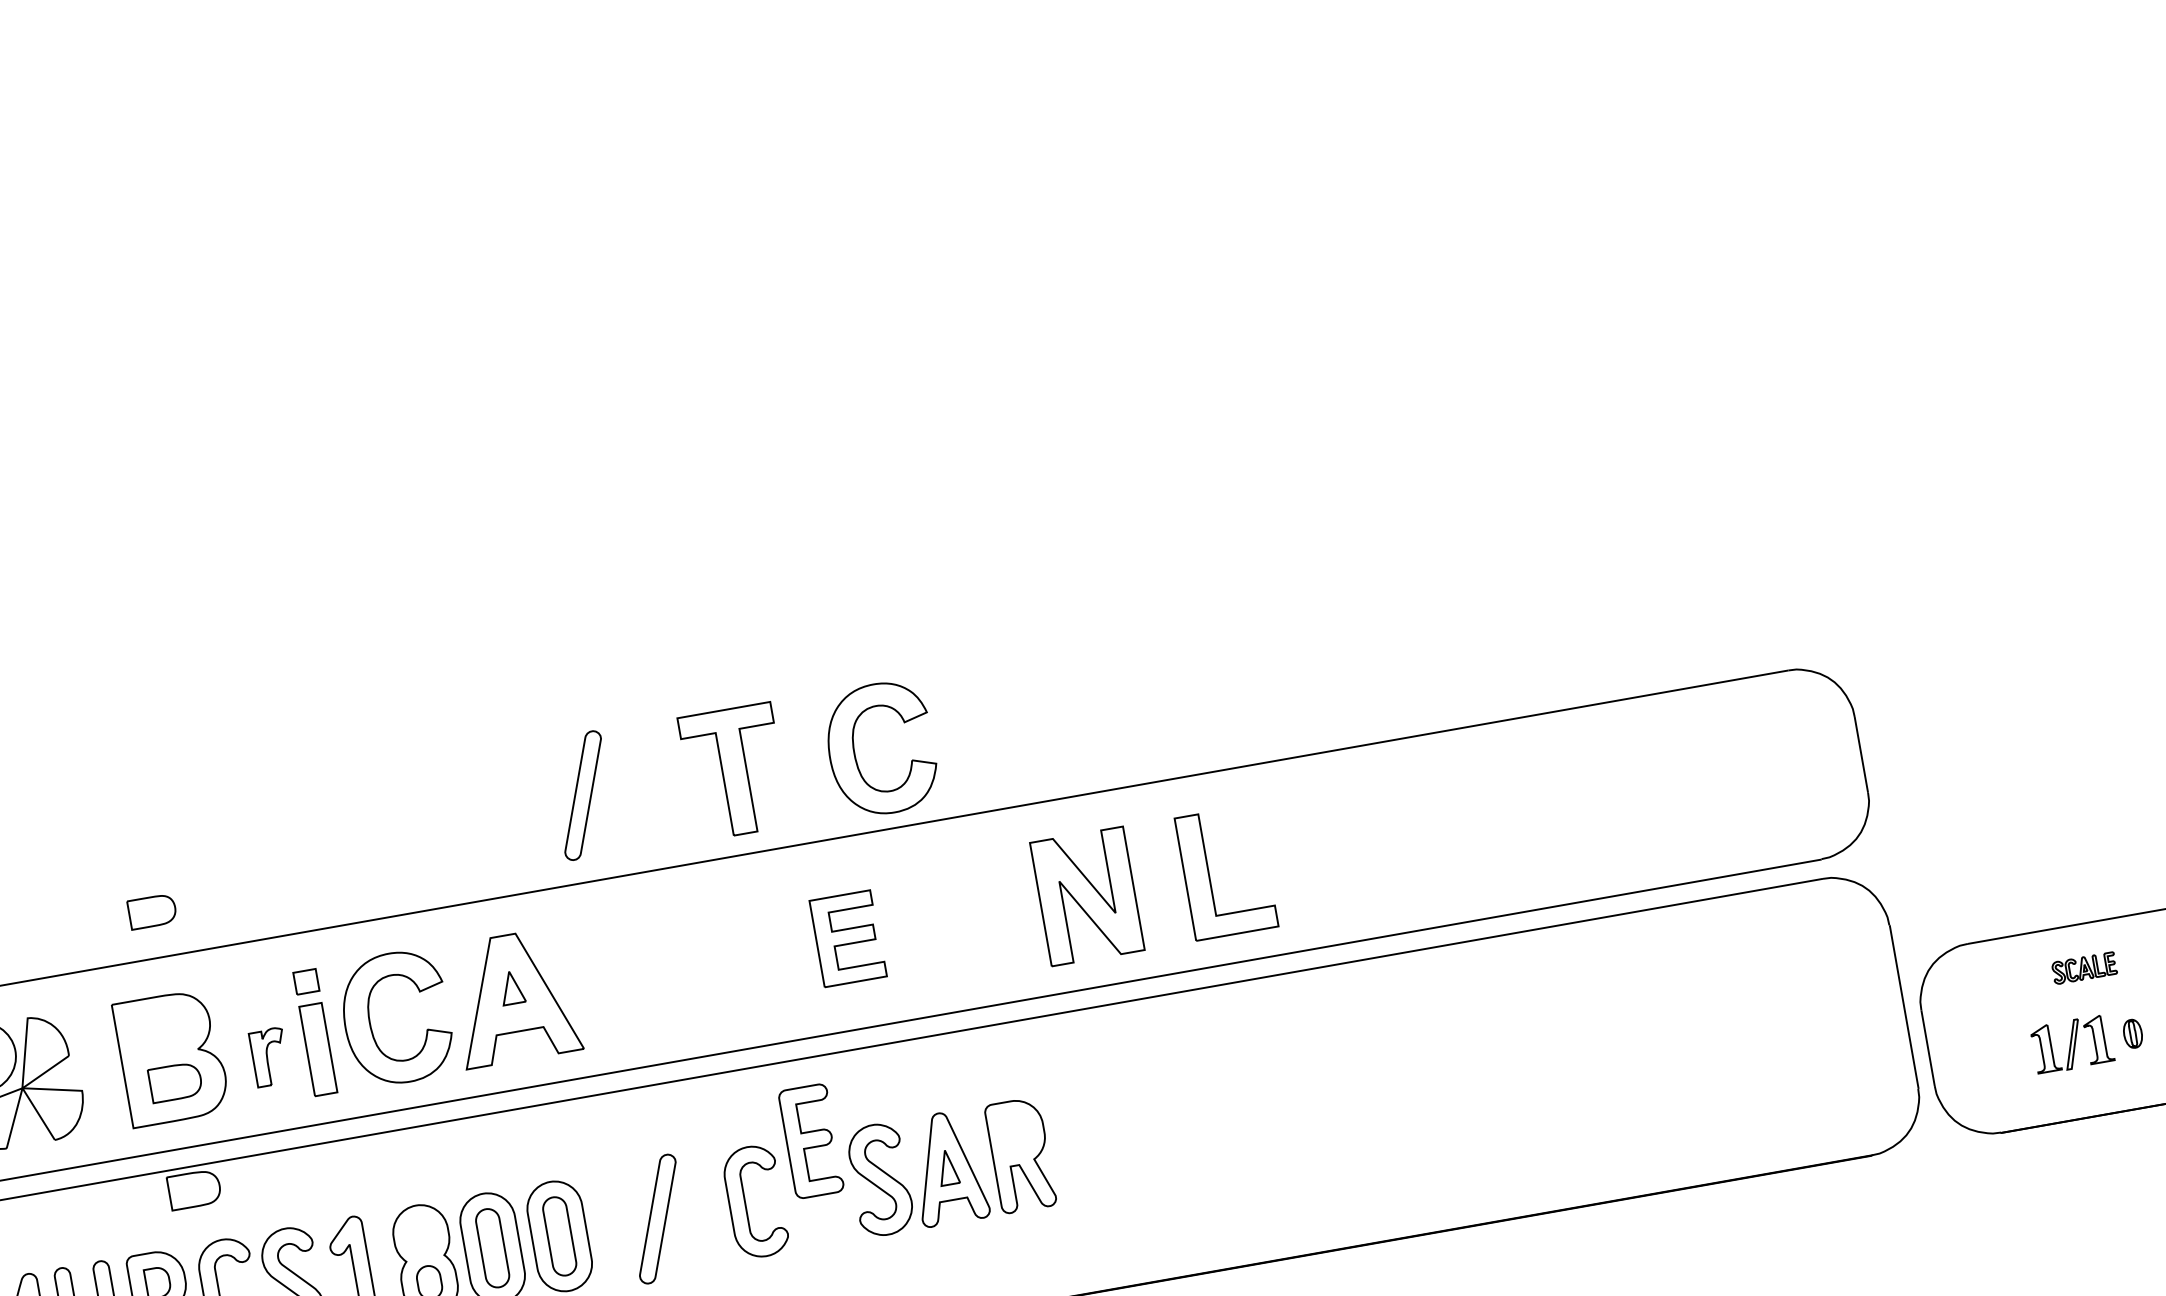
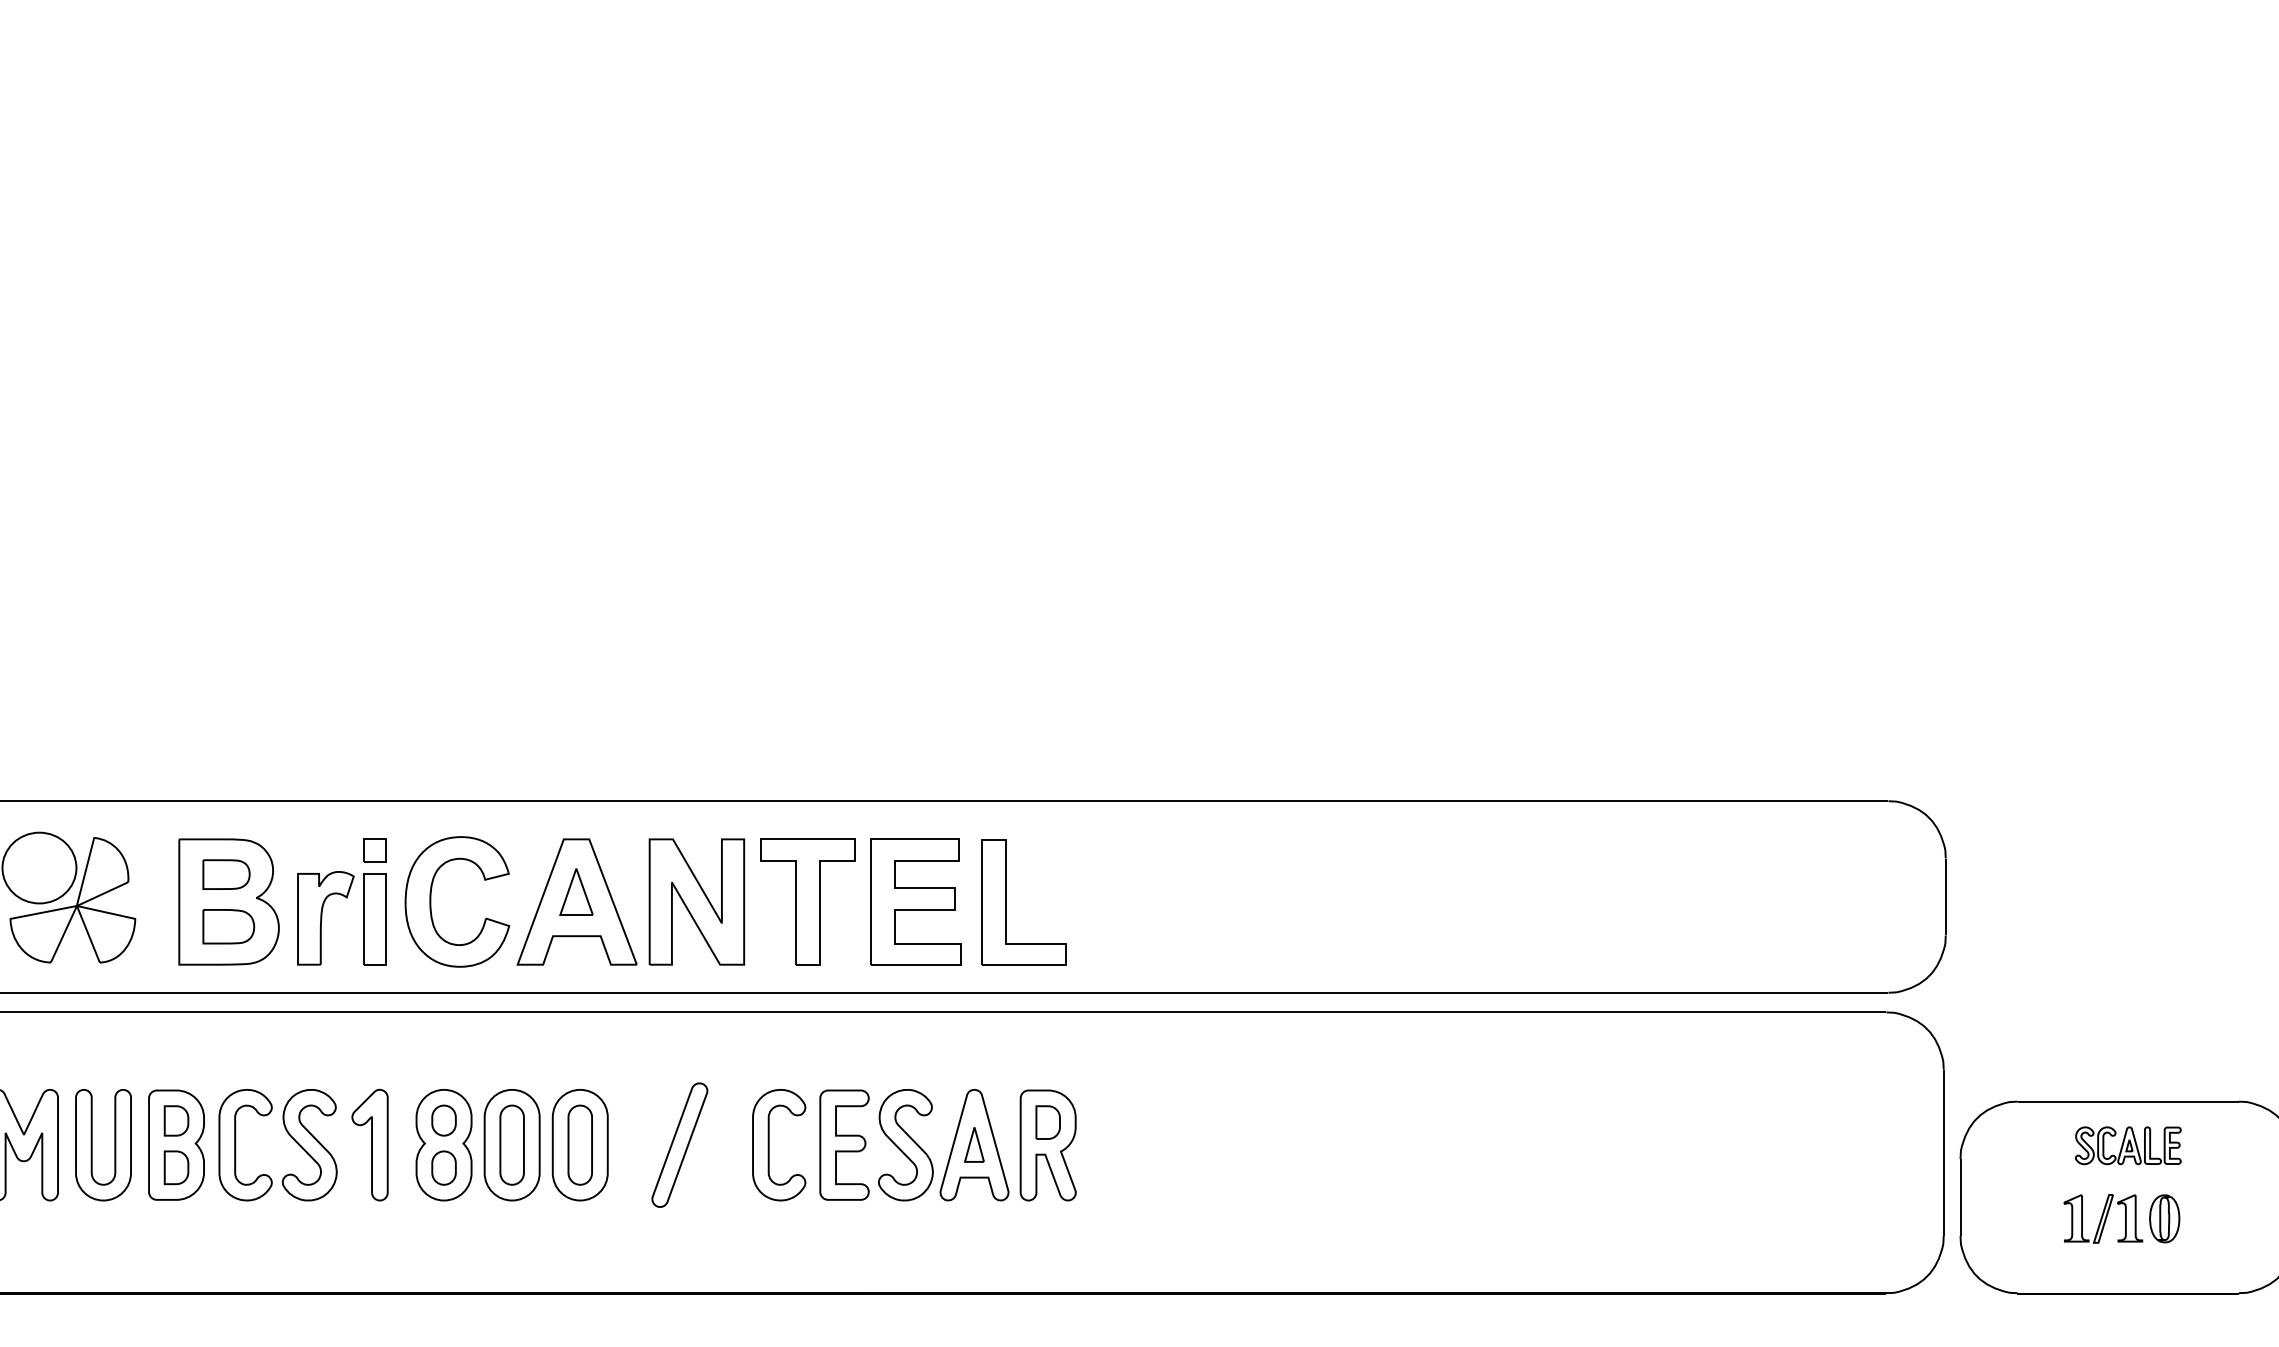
part: (855, 753) -> (955, 720), removed
part: (733, 771) -> (807, 901), moved
part: (582, 795) -> (679, 714), removed
part: (1209, 875) -> (1006, 902), moved
part: (1086, 896) -> (696, 901), moved
part: (152, 911) -> (226, 874), moved
part: (847, 938) -> (915, 901), size x1.43
part: (2084, 967) -> (2128, 1145), size x1.67
part: (511, 987) -> (576, 891), size x1.43
part: (2132, 1033) -> (2164, 1218), size x1.67
part: (269, 1057) -> (325, 918), size x1.67
part: (1015, 1132) -> (1047, 1122), added
part: (811, 1140) -> (844, 1144), moved
part: (194, 1189) -> (228, 1035), removed
part: (420, 1235) -> (443, 1120), added

